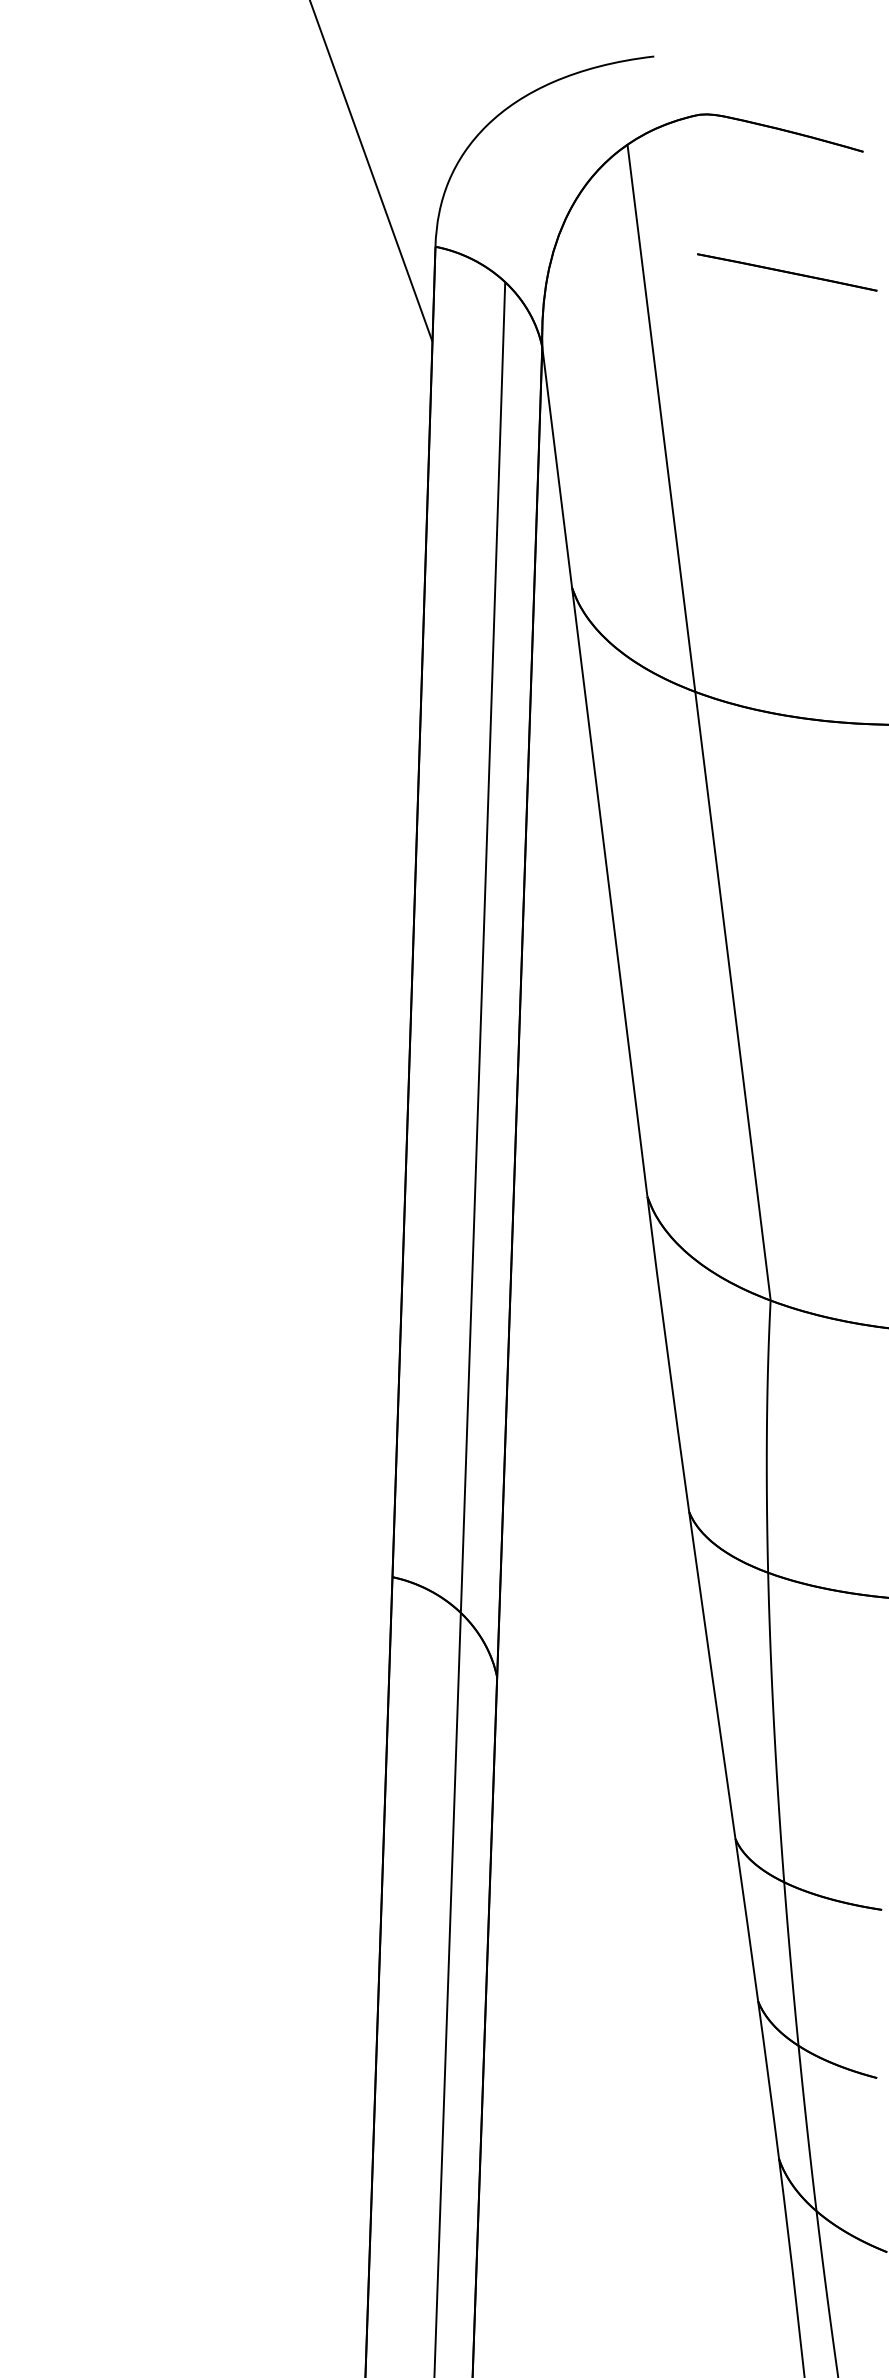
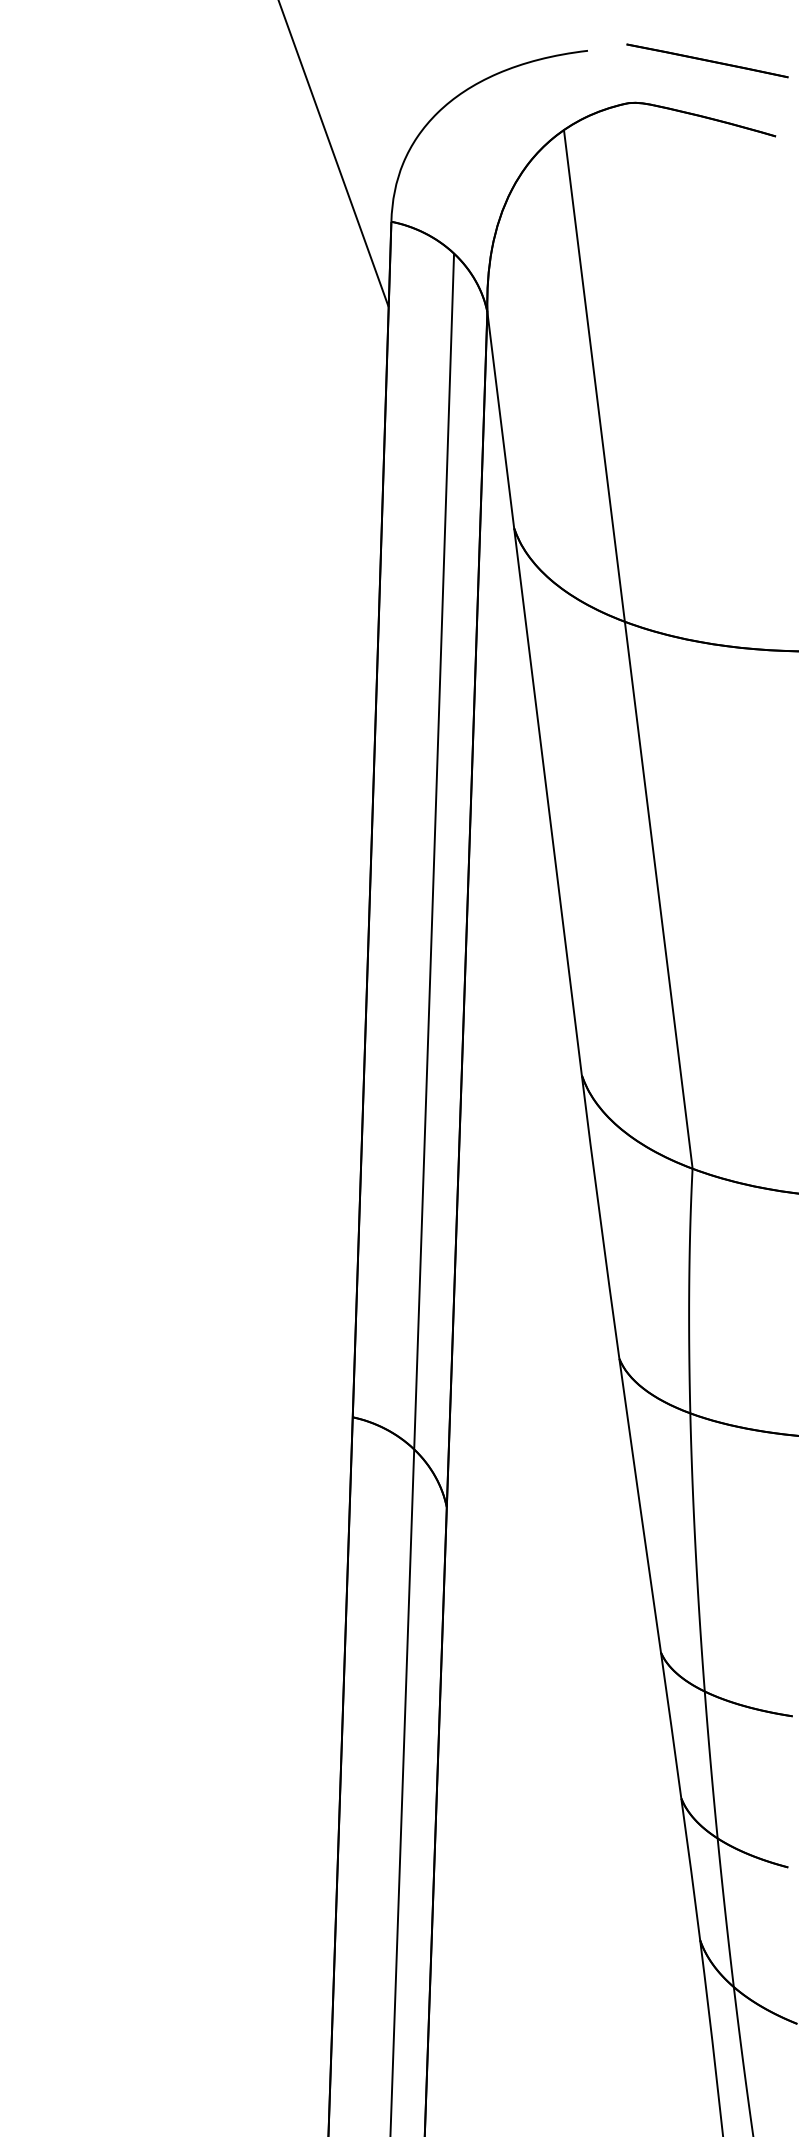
line: (787, 272) -> (707, 60), moved

